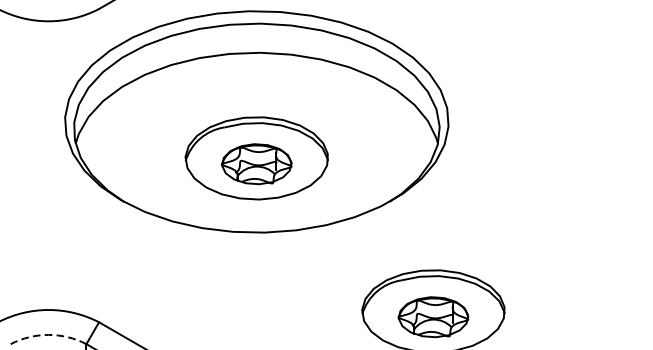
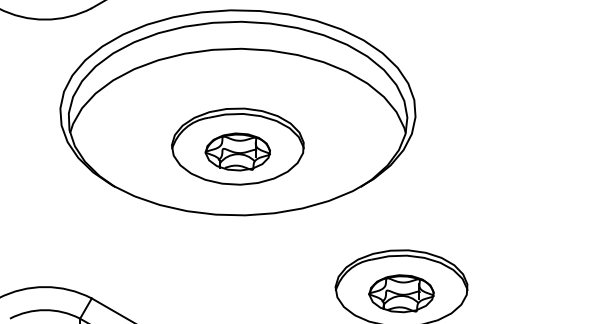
arc: (49, 335) -> (45, 310), dashed -> solid

